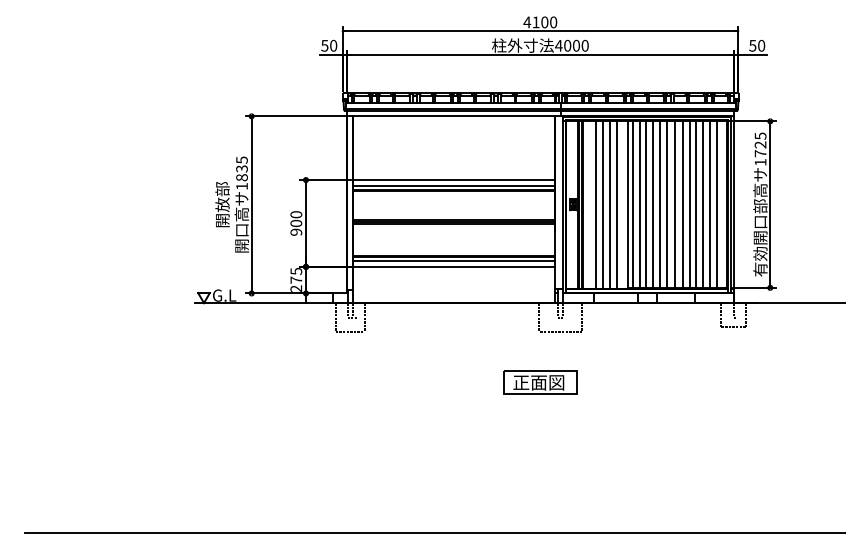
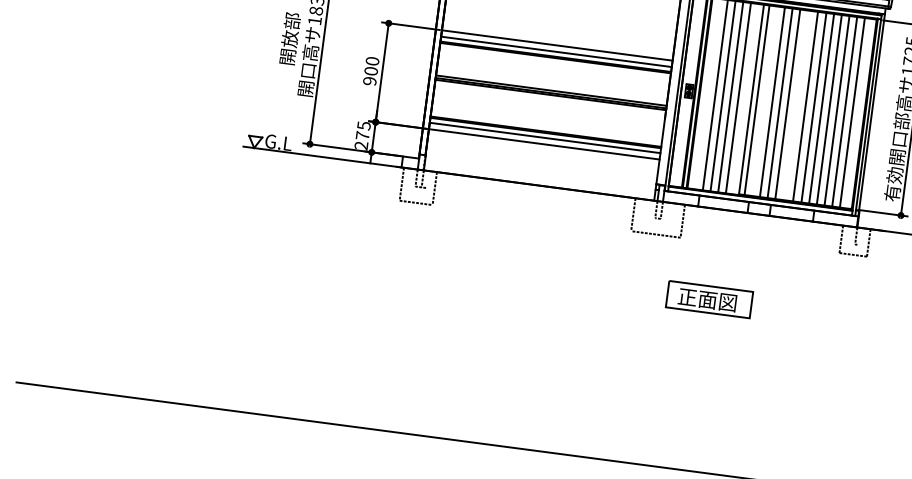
line: (639, 204) -> (764, 101), removed
line: (666, 204) -> (795, 105), removed
part: (540, 382) -> (709, 299), moved

